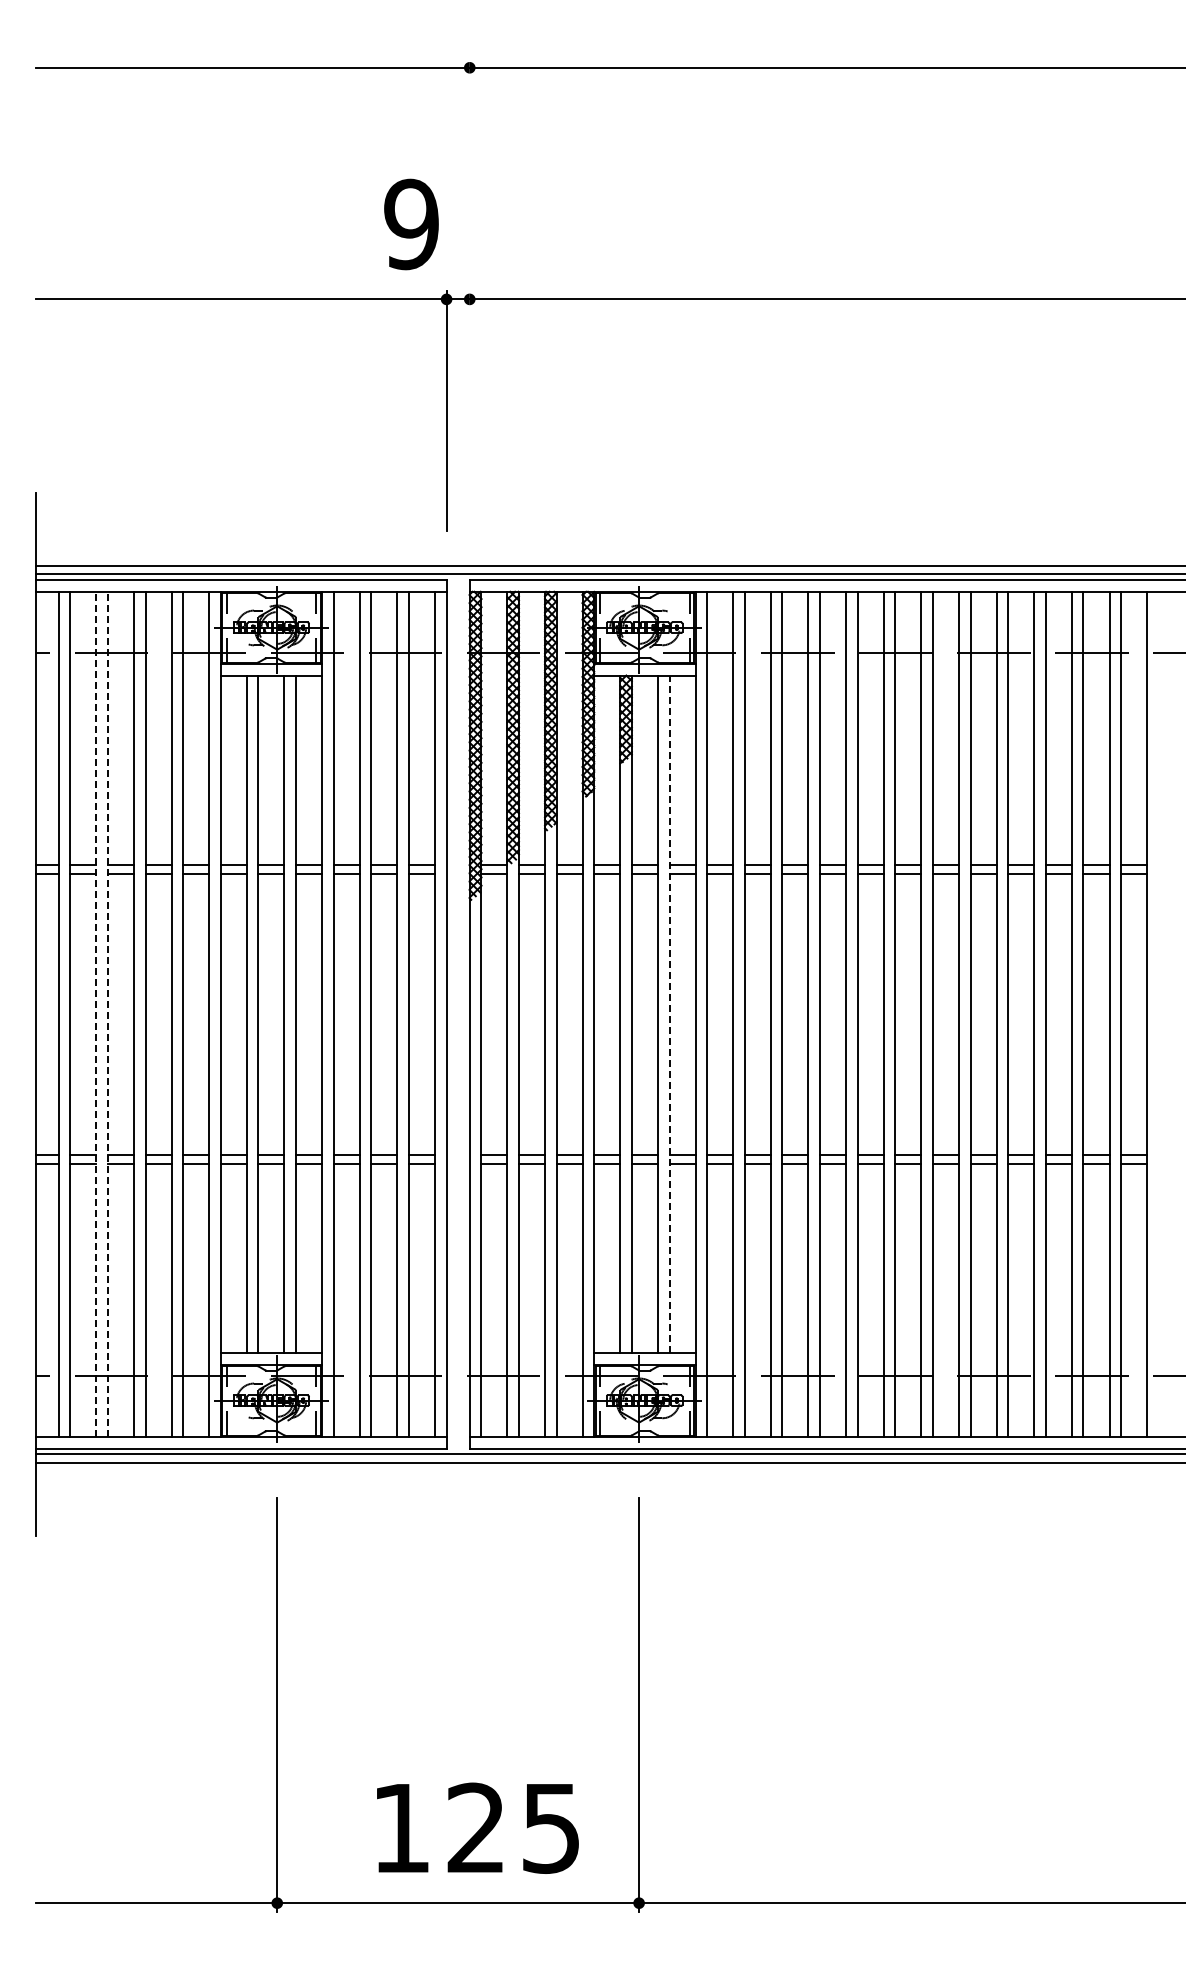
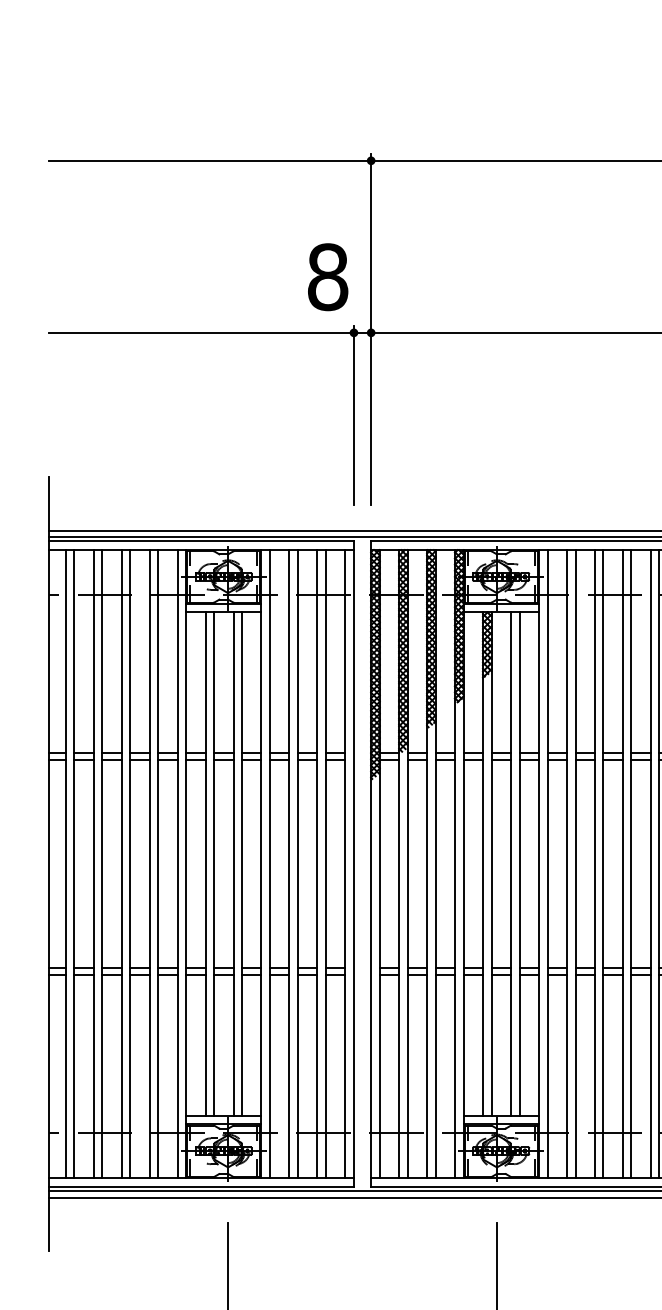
text: (411, 224) -> (327, 277), 9 -> 8
line: (469, 294) -> (370, 329), added
line: (96, 1014) -> (93, 864), dashed -> solid
line: (107, 1014) -> (102, 864), dashed -> solid
line: (669, 1014) -> (519, 864), dashed -> solid

